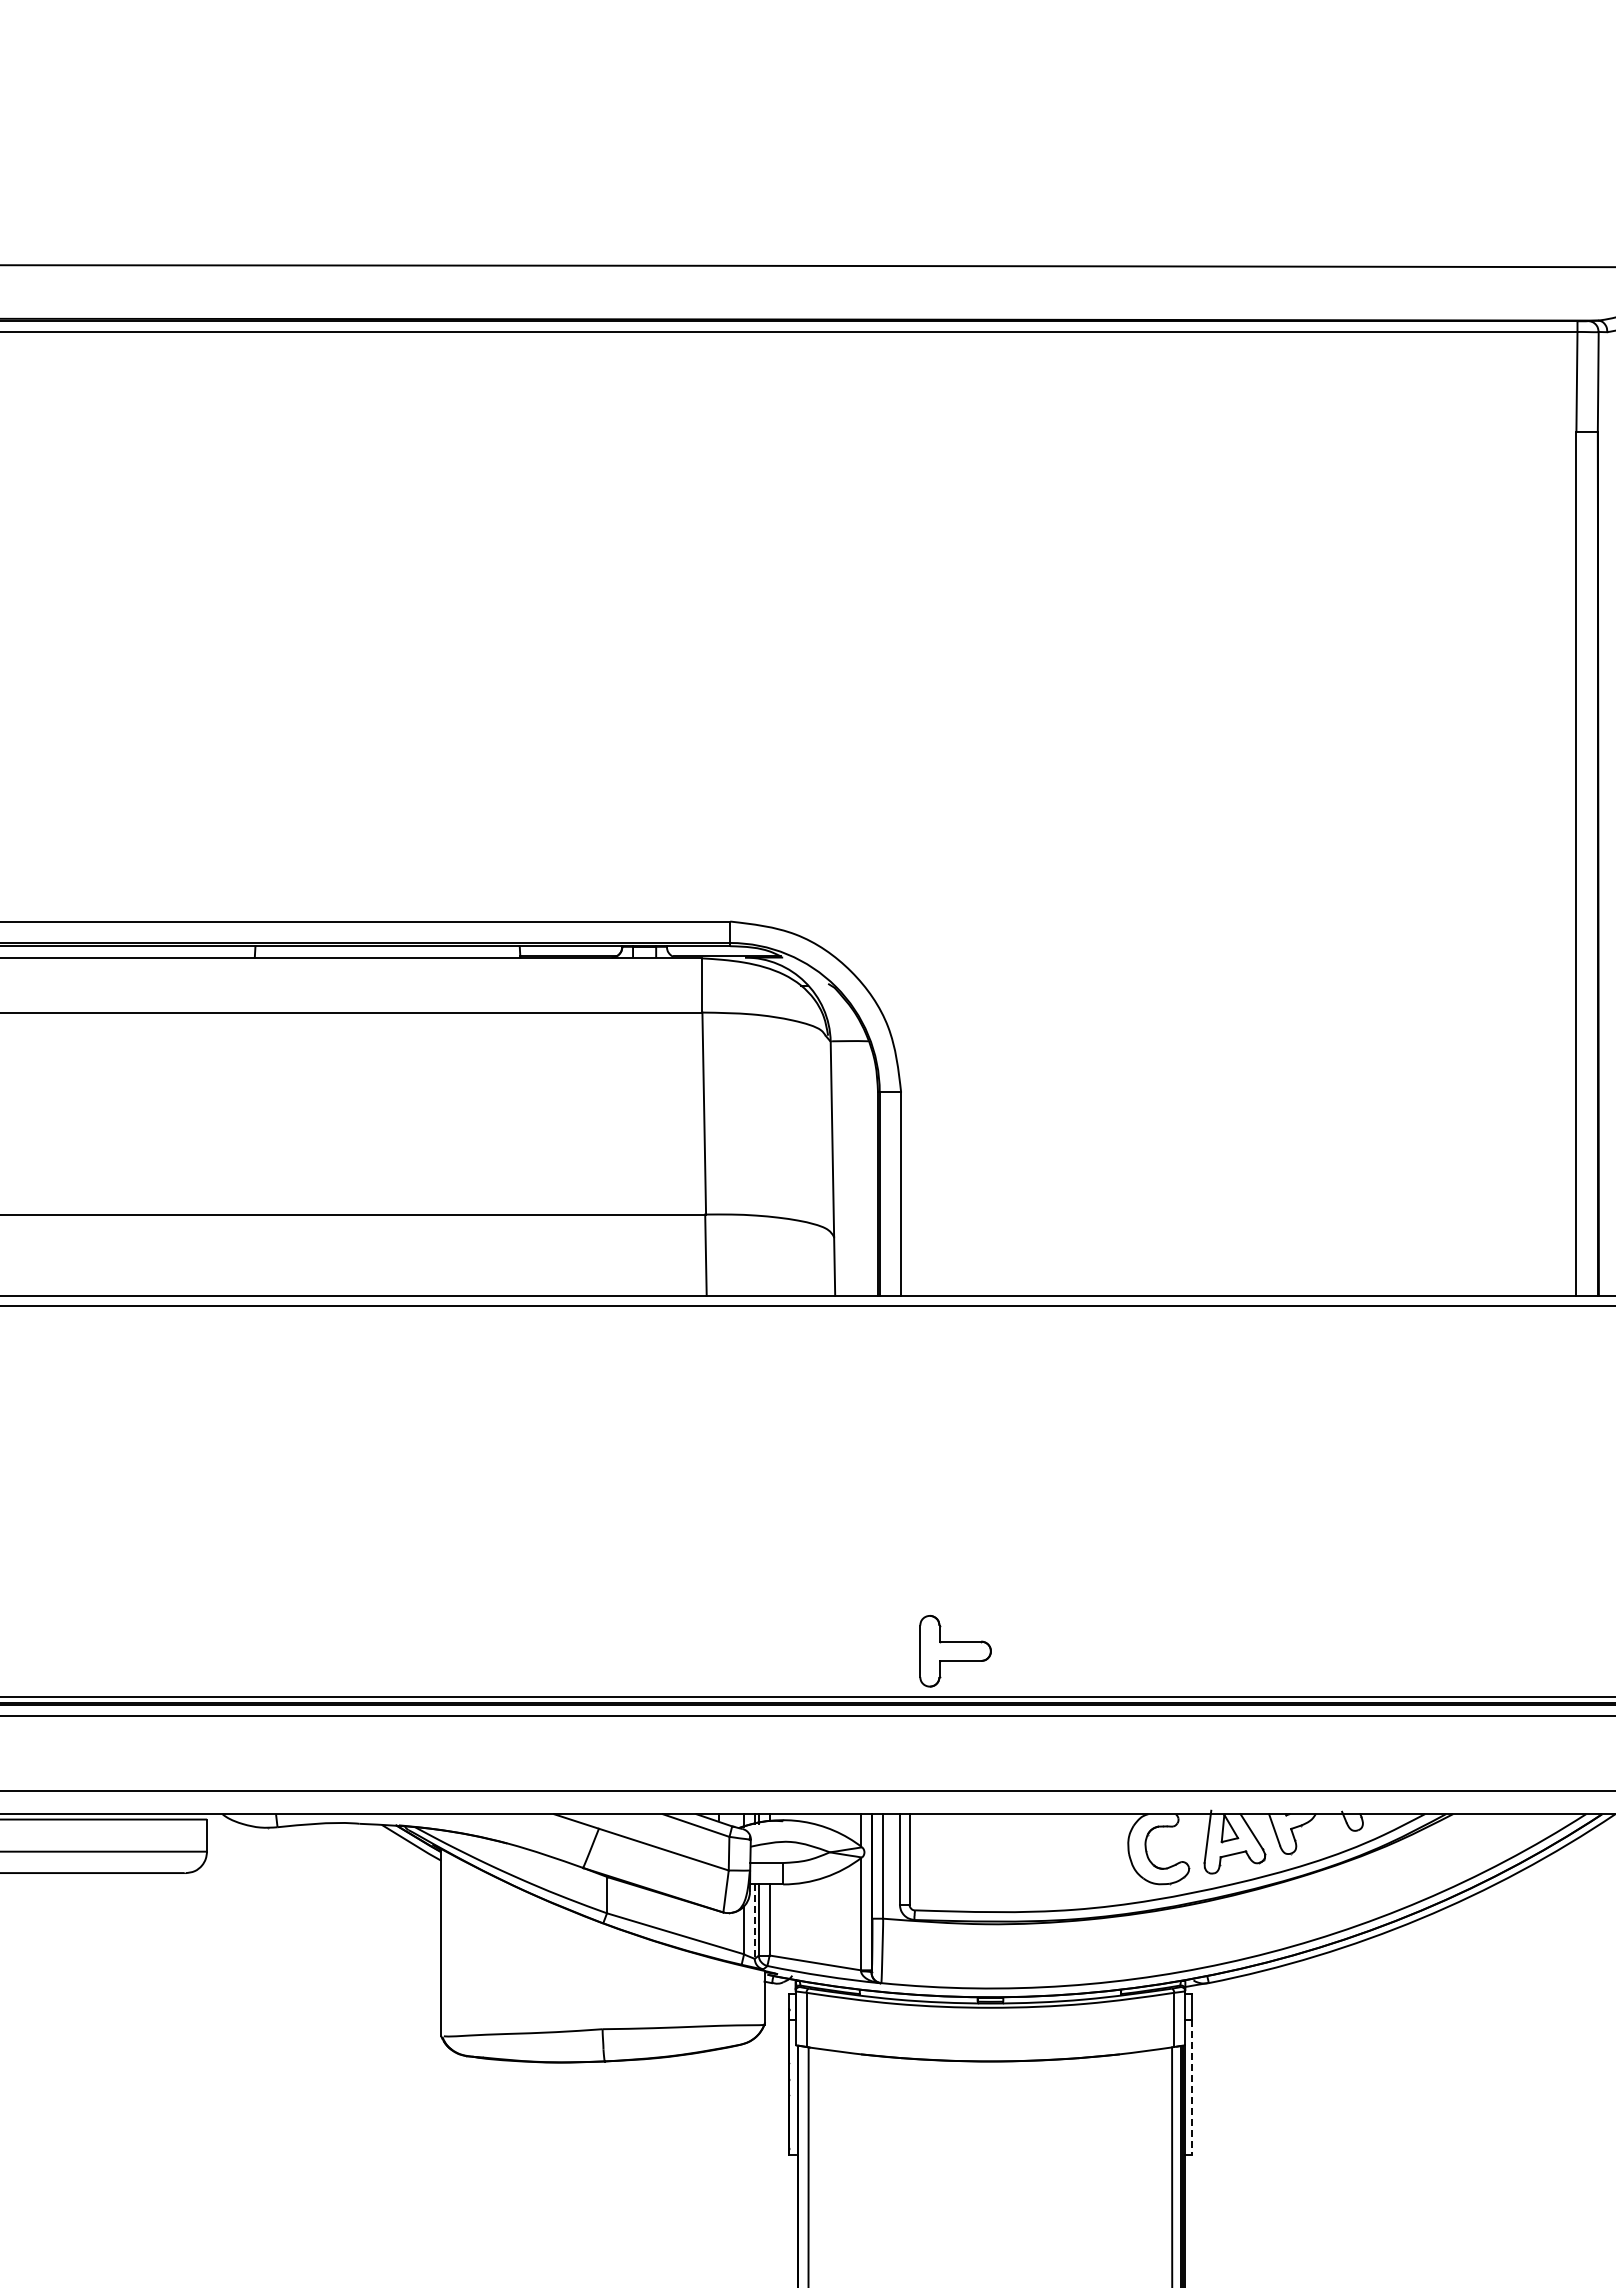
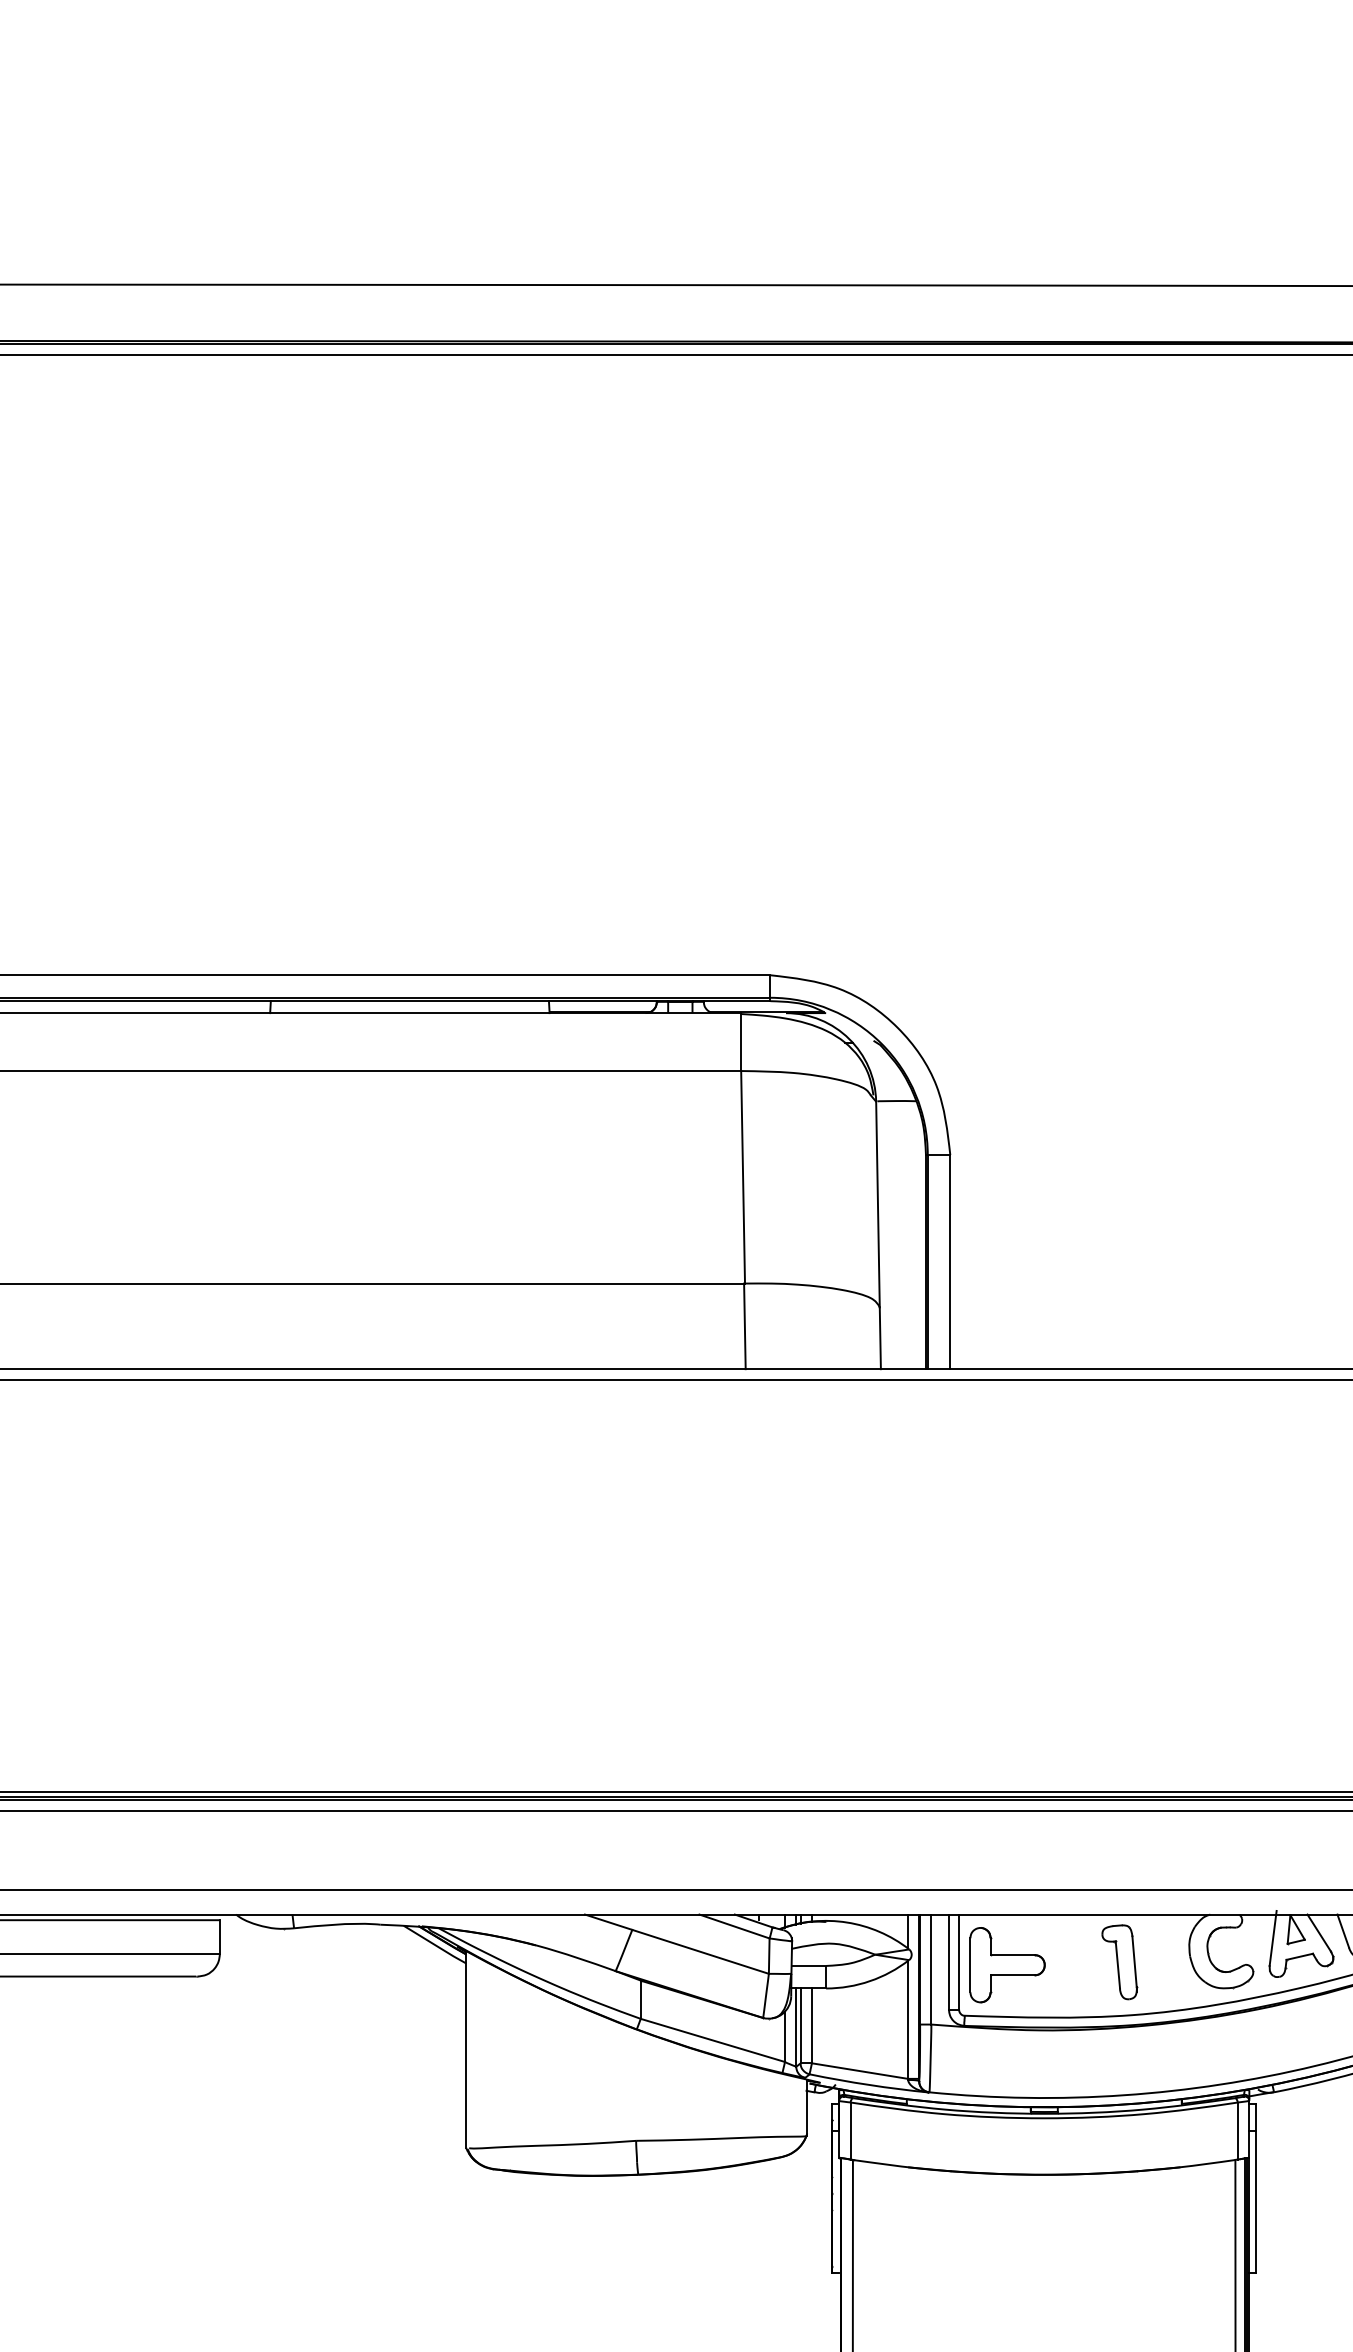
part: (955, 1651) -> (1007, 1965), moved
part: (1061, 1859) -> (1119, 1962), added
line: (754, 1922) -> (795, 2028), dashed -> solid
line: (1191, 2087) -> (1255, 2202), dashed -> solid

